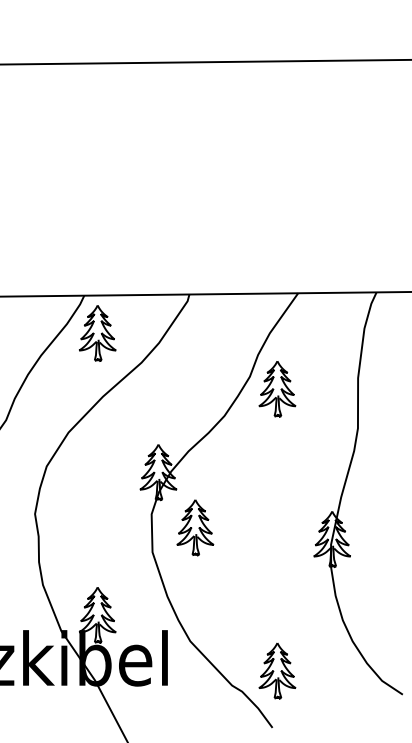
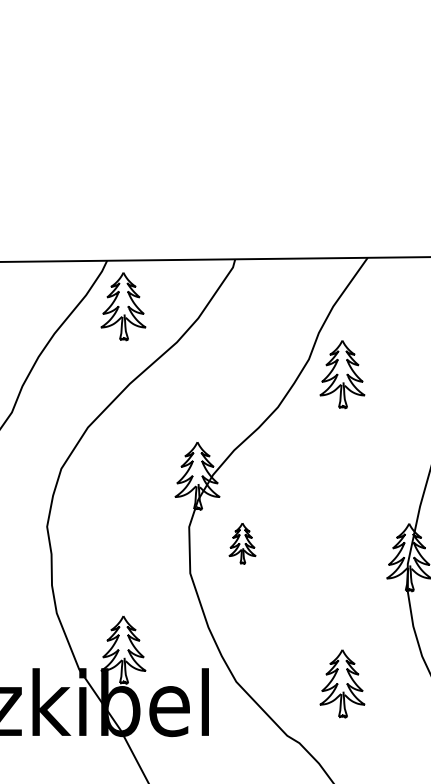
part: (195, 527) -> (242, 543), size x0.6
part: (277, 670) -> (342, 683), moved

